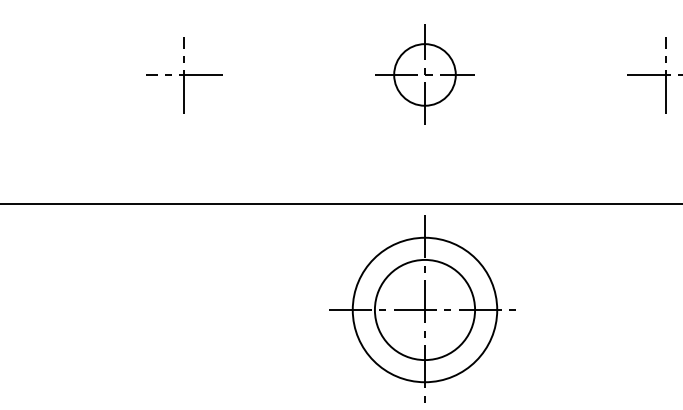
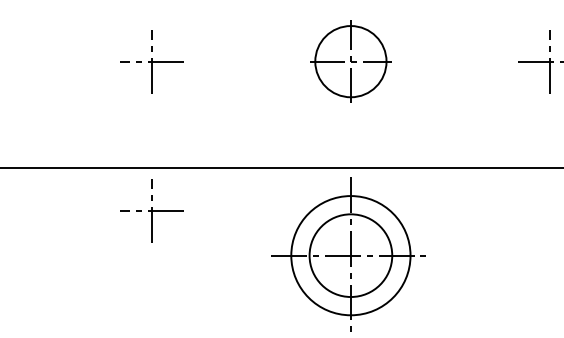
circle: (424, 74) -> (350, 61), size x1.4
part: (184, 256) -> (152, 211), added

